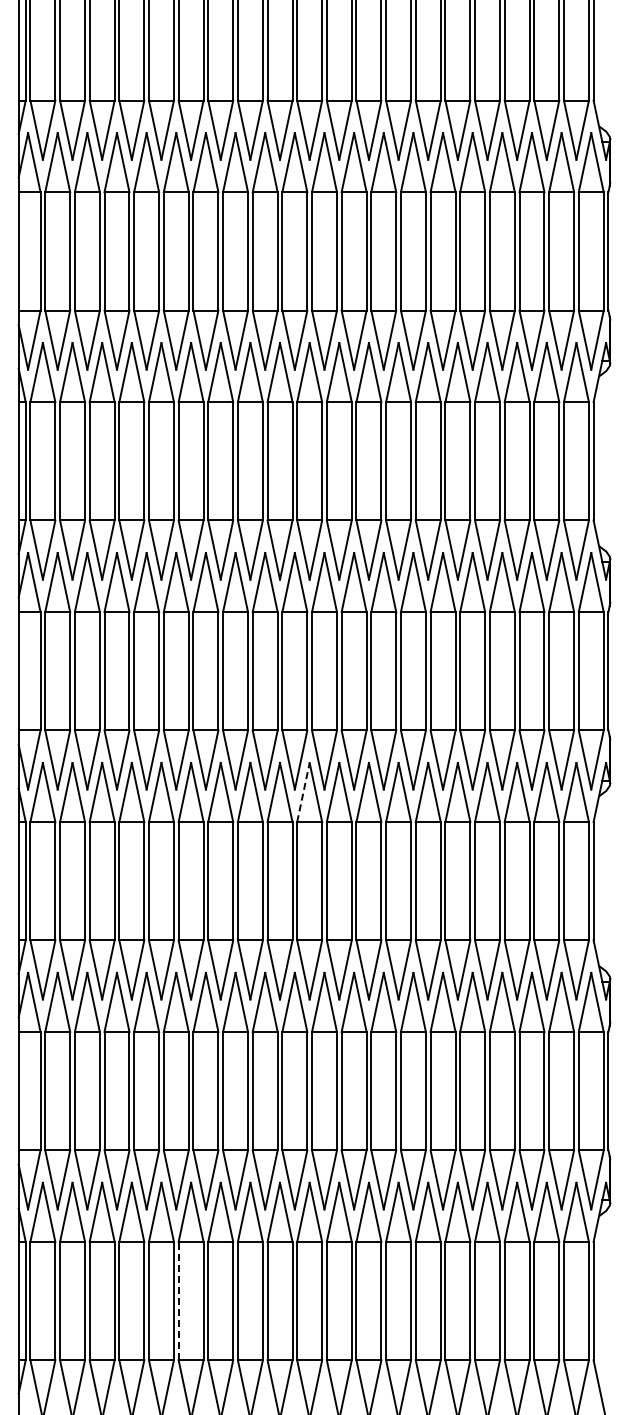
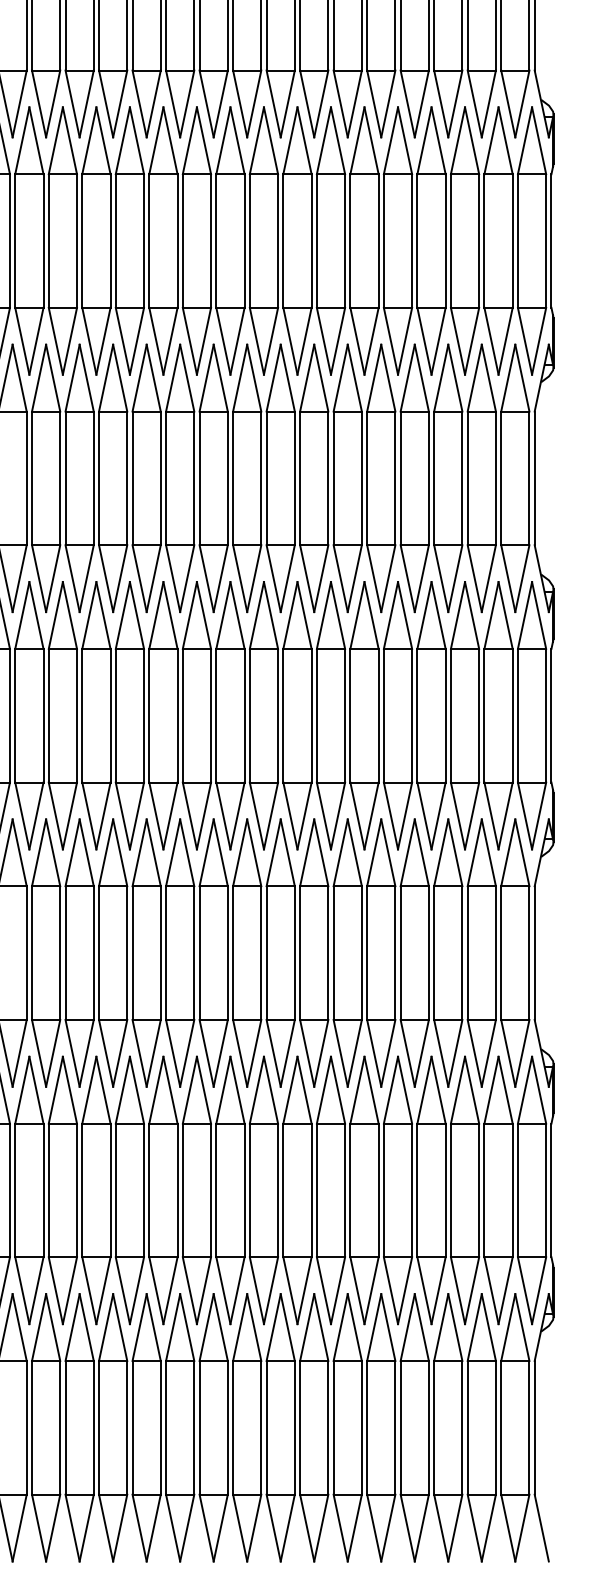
line: (303, 792) -> (206, 852), dashed -> solid
line: (178, 1300) -> (65, 1427), dashed -> solid

